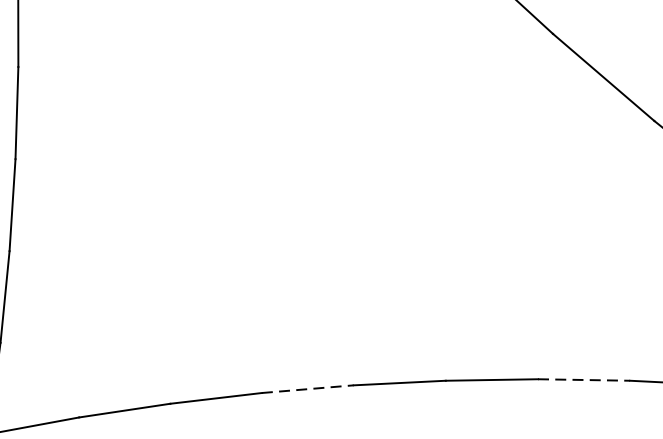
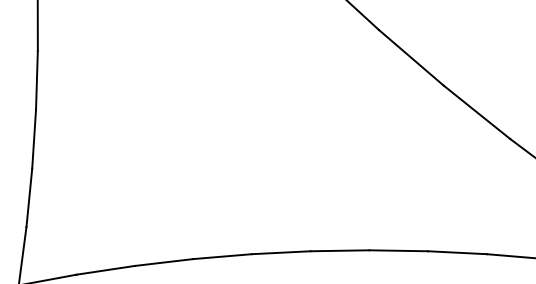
line: (585, 379) -> (399, 250), dashed -> solid
line: (307, 388) -> (222, 256), dashed -> solid

